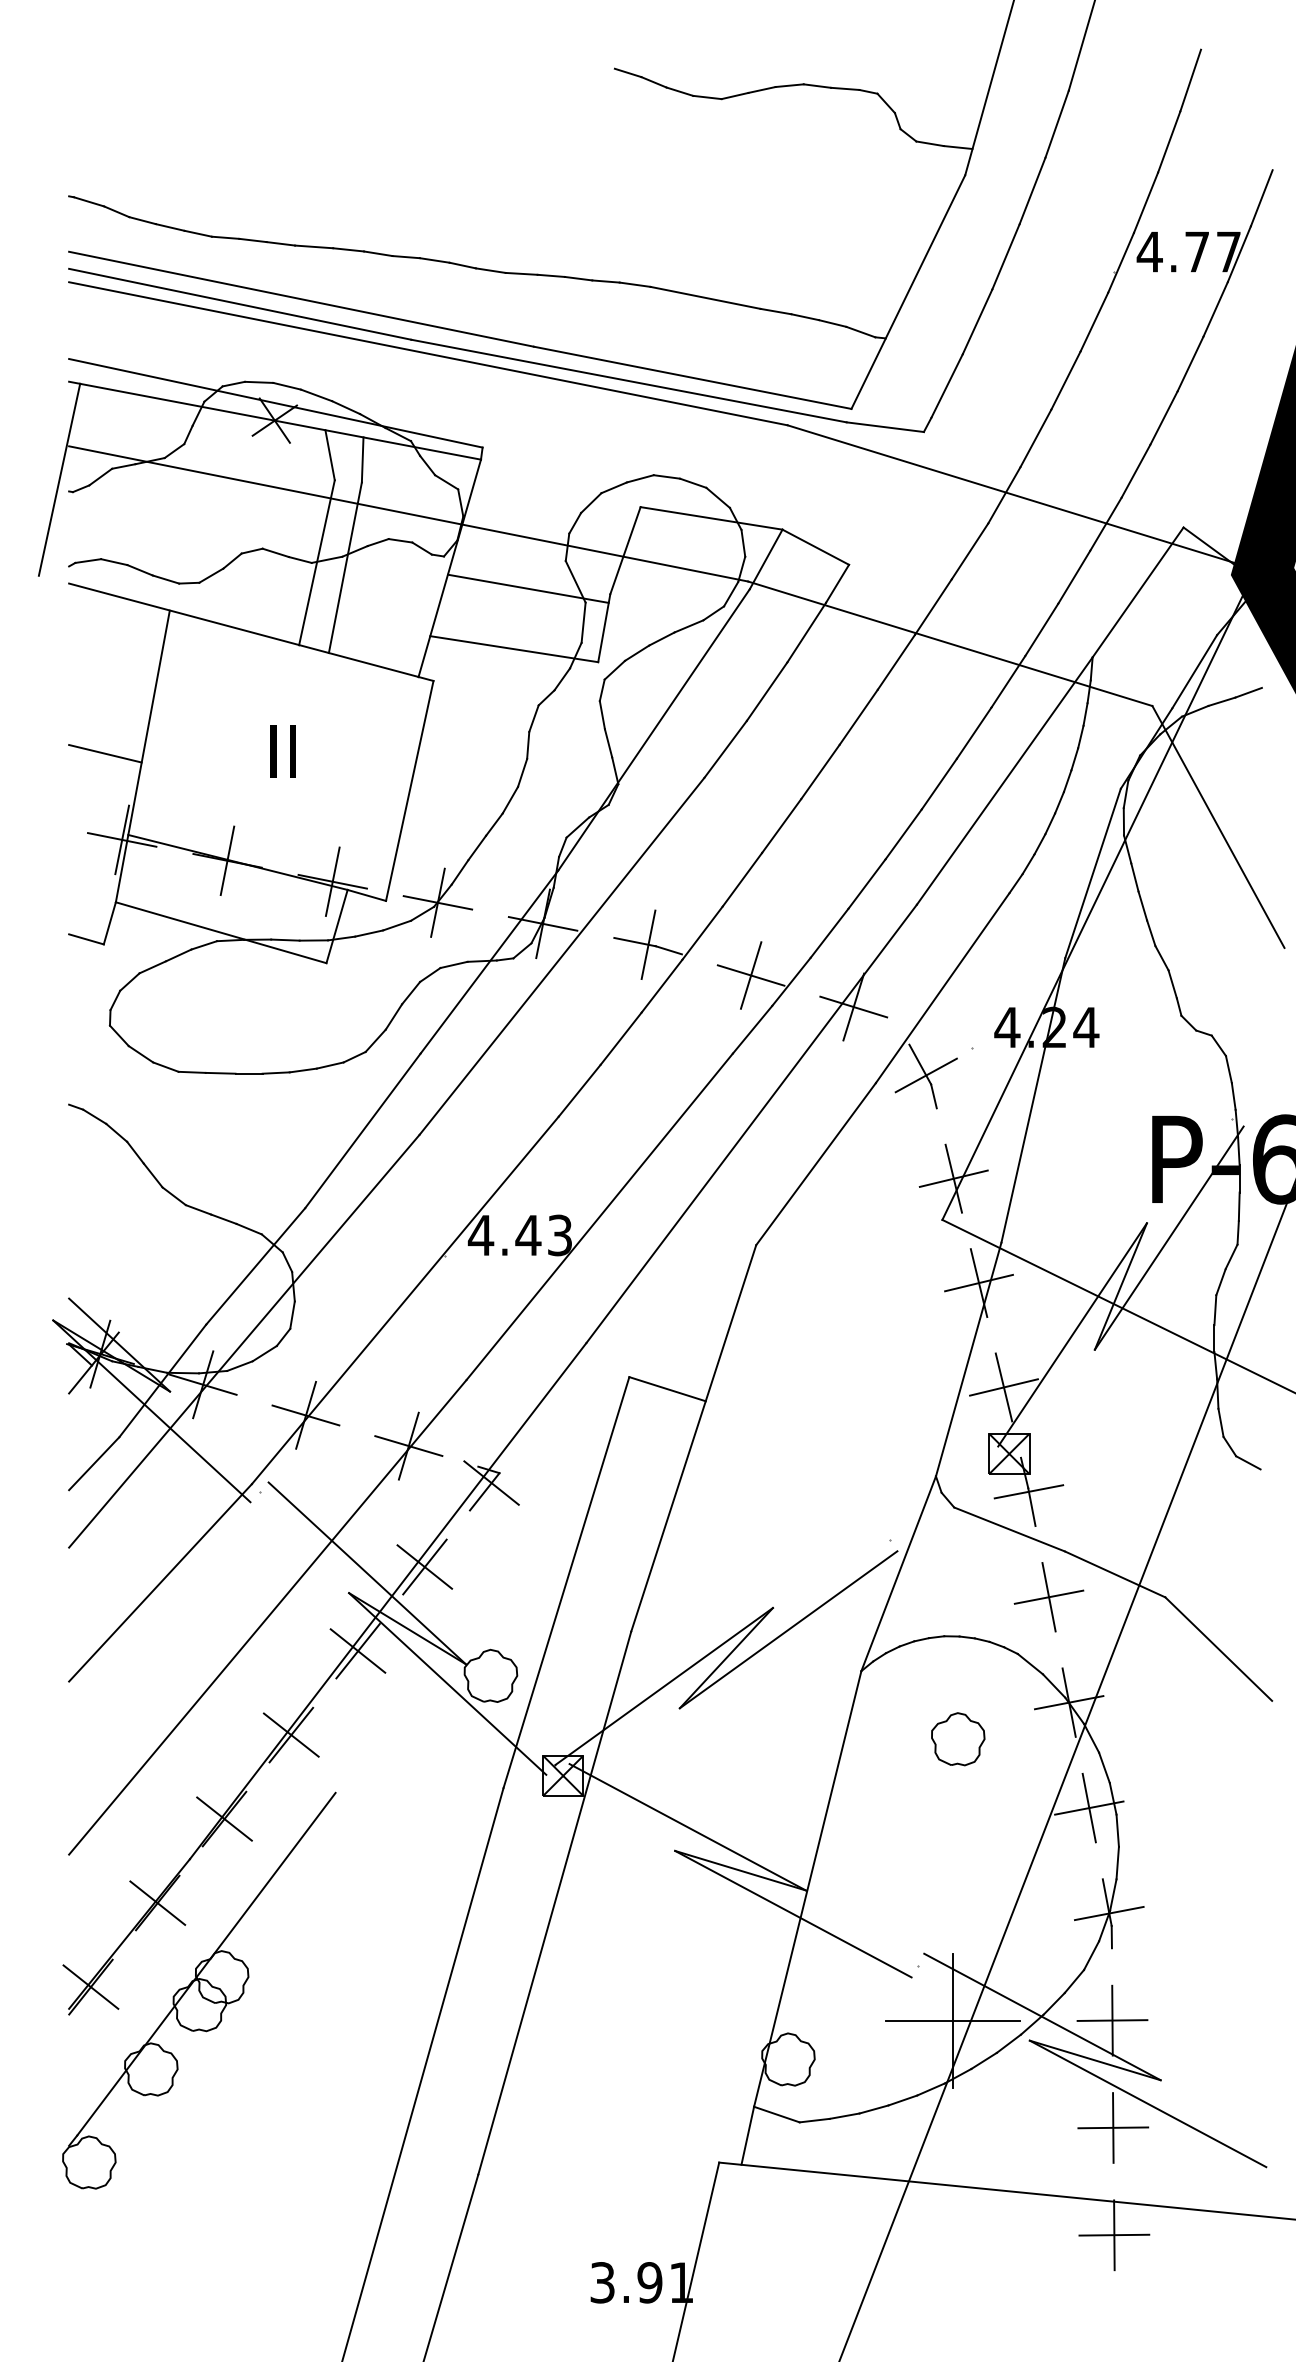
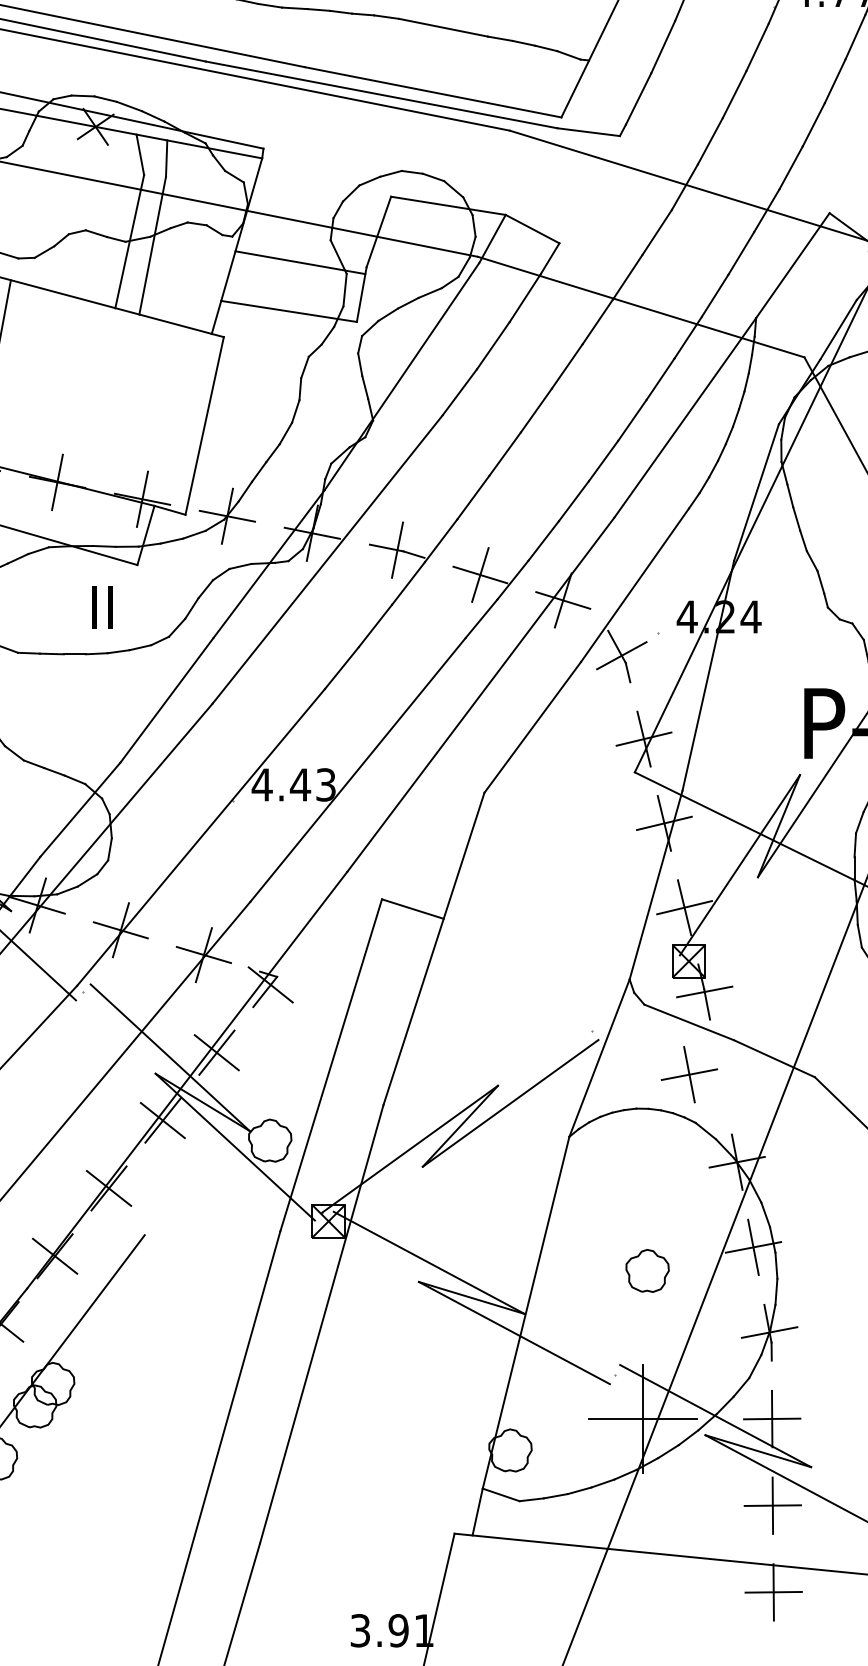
text: (282, 751) -> (101, 607), moved
part: (1048, 1597) -> (689, 1074), moved
part: (958, 1739) -> (647, 1271), moved

